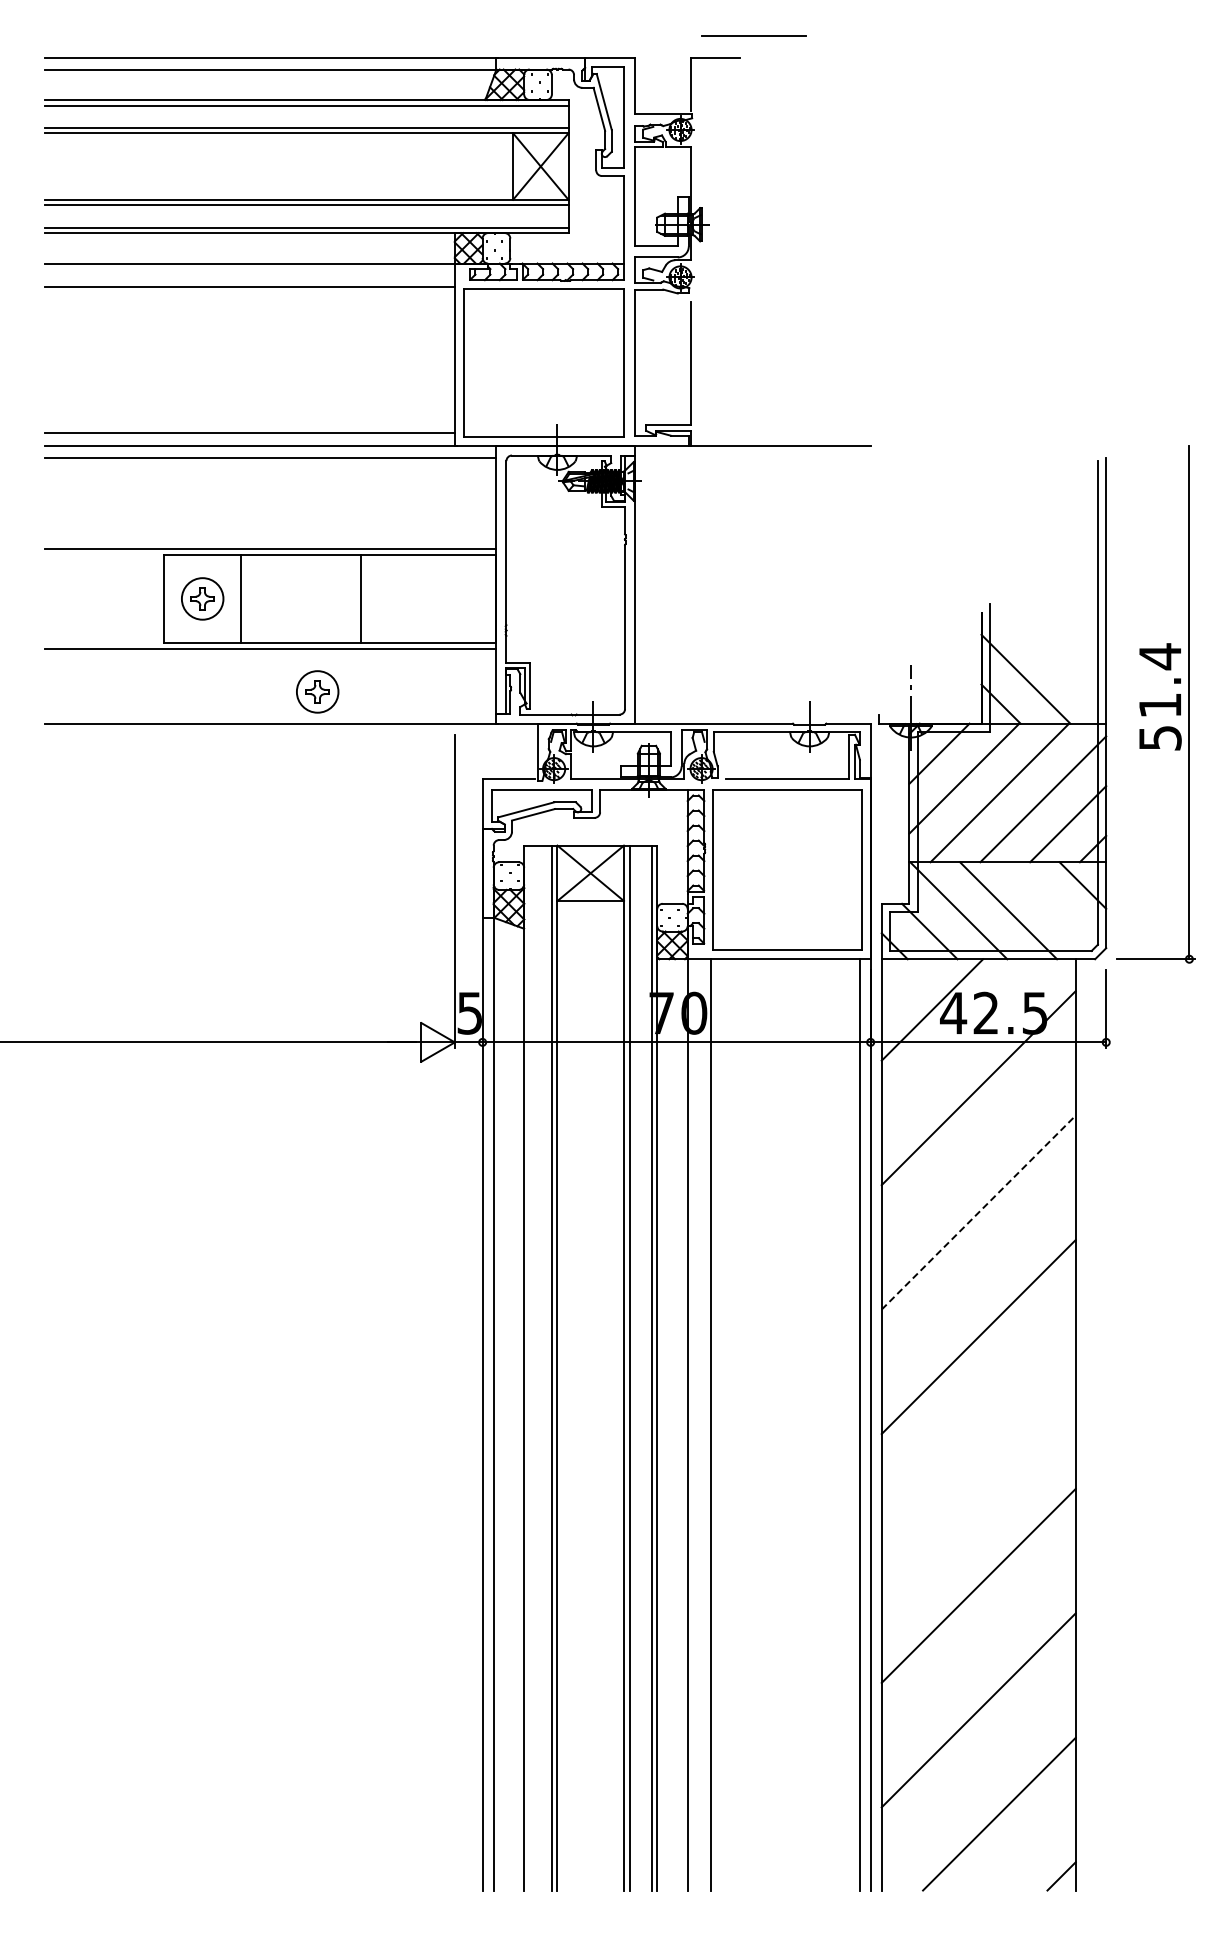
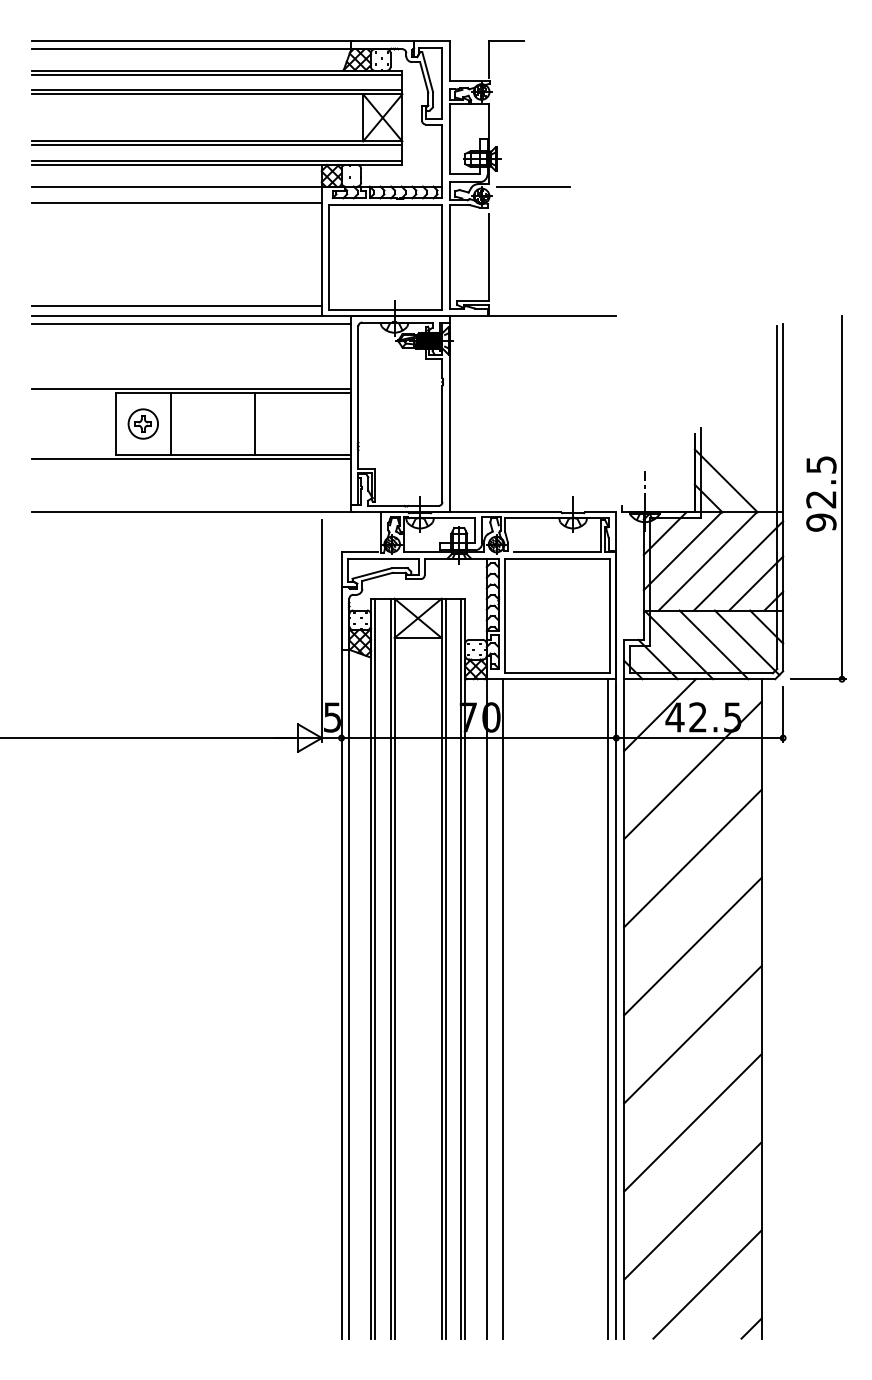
line: (753, 35) -> (533, 186), moved
part: (317, 691) -> (224, 489), removed
text: (1159, 697) -> (820, 493), 51.4 -> 92.5
line: (1054, 907) -> (746, 642), added
line: (979, 1212) -> (693, 858), dashed -> solid
line: (529, 1367) -> (374, 968), added
line: (978, 1461) -> (692, 1034), added

